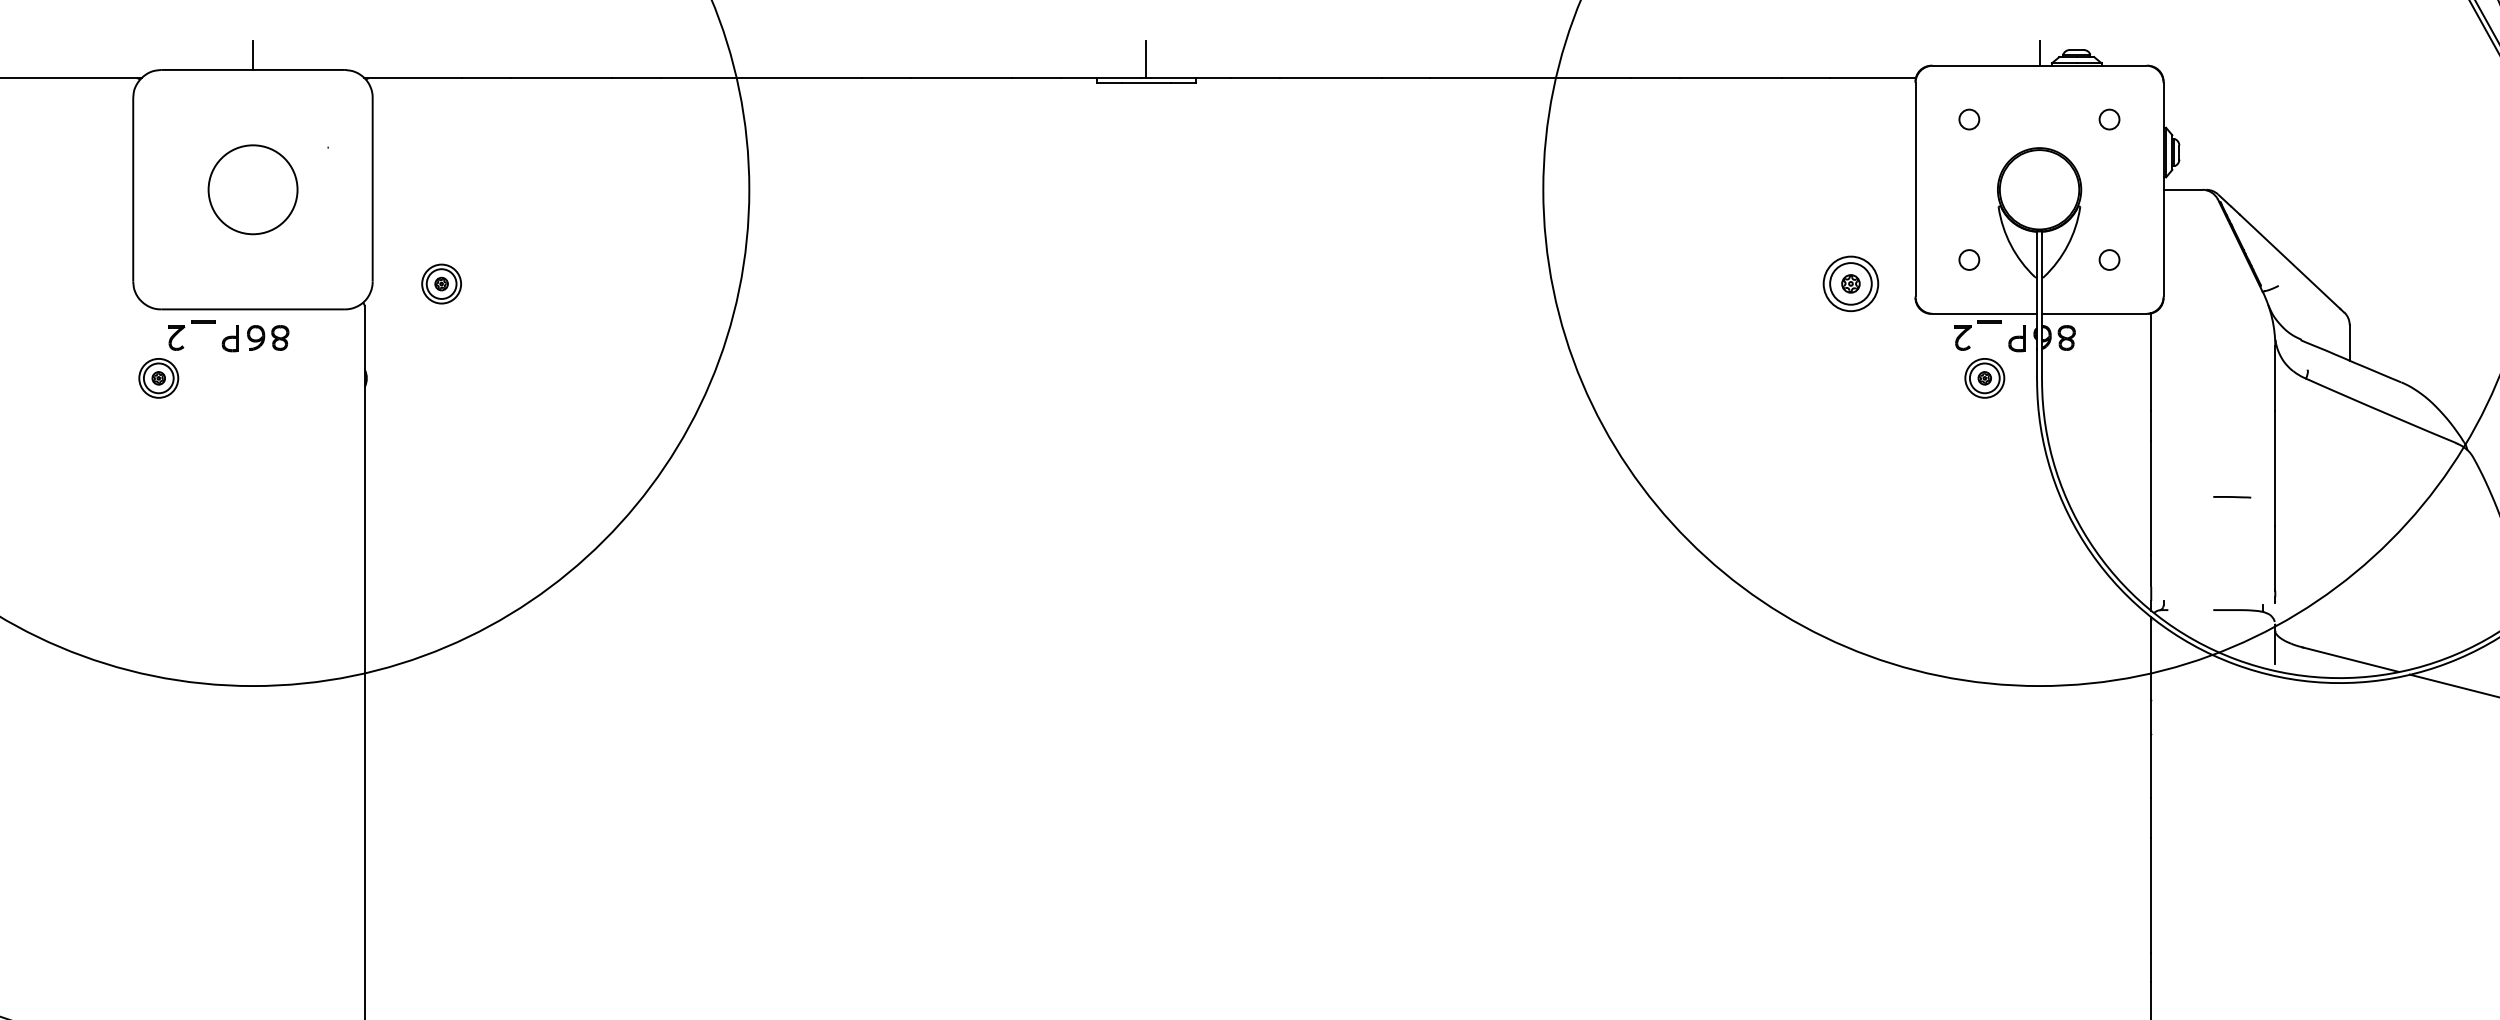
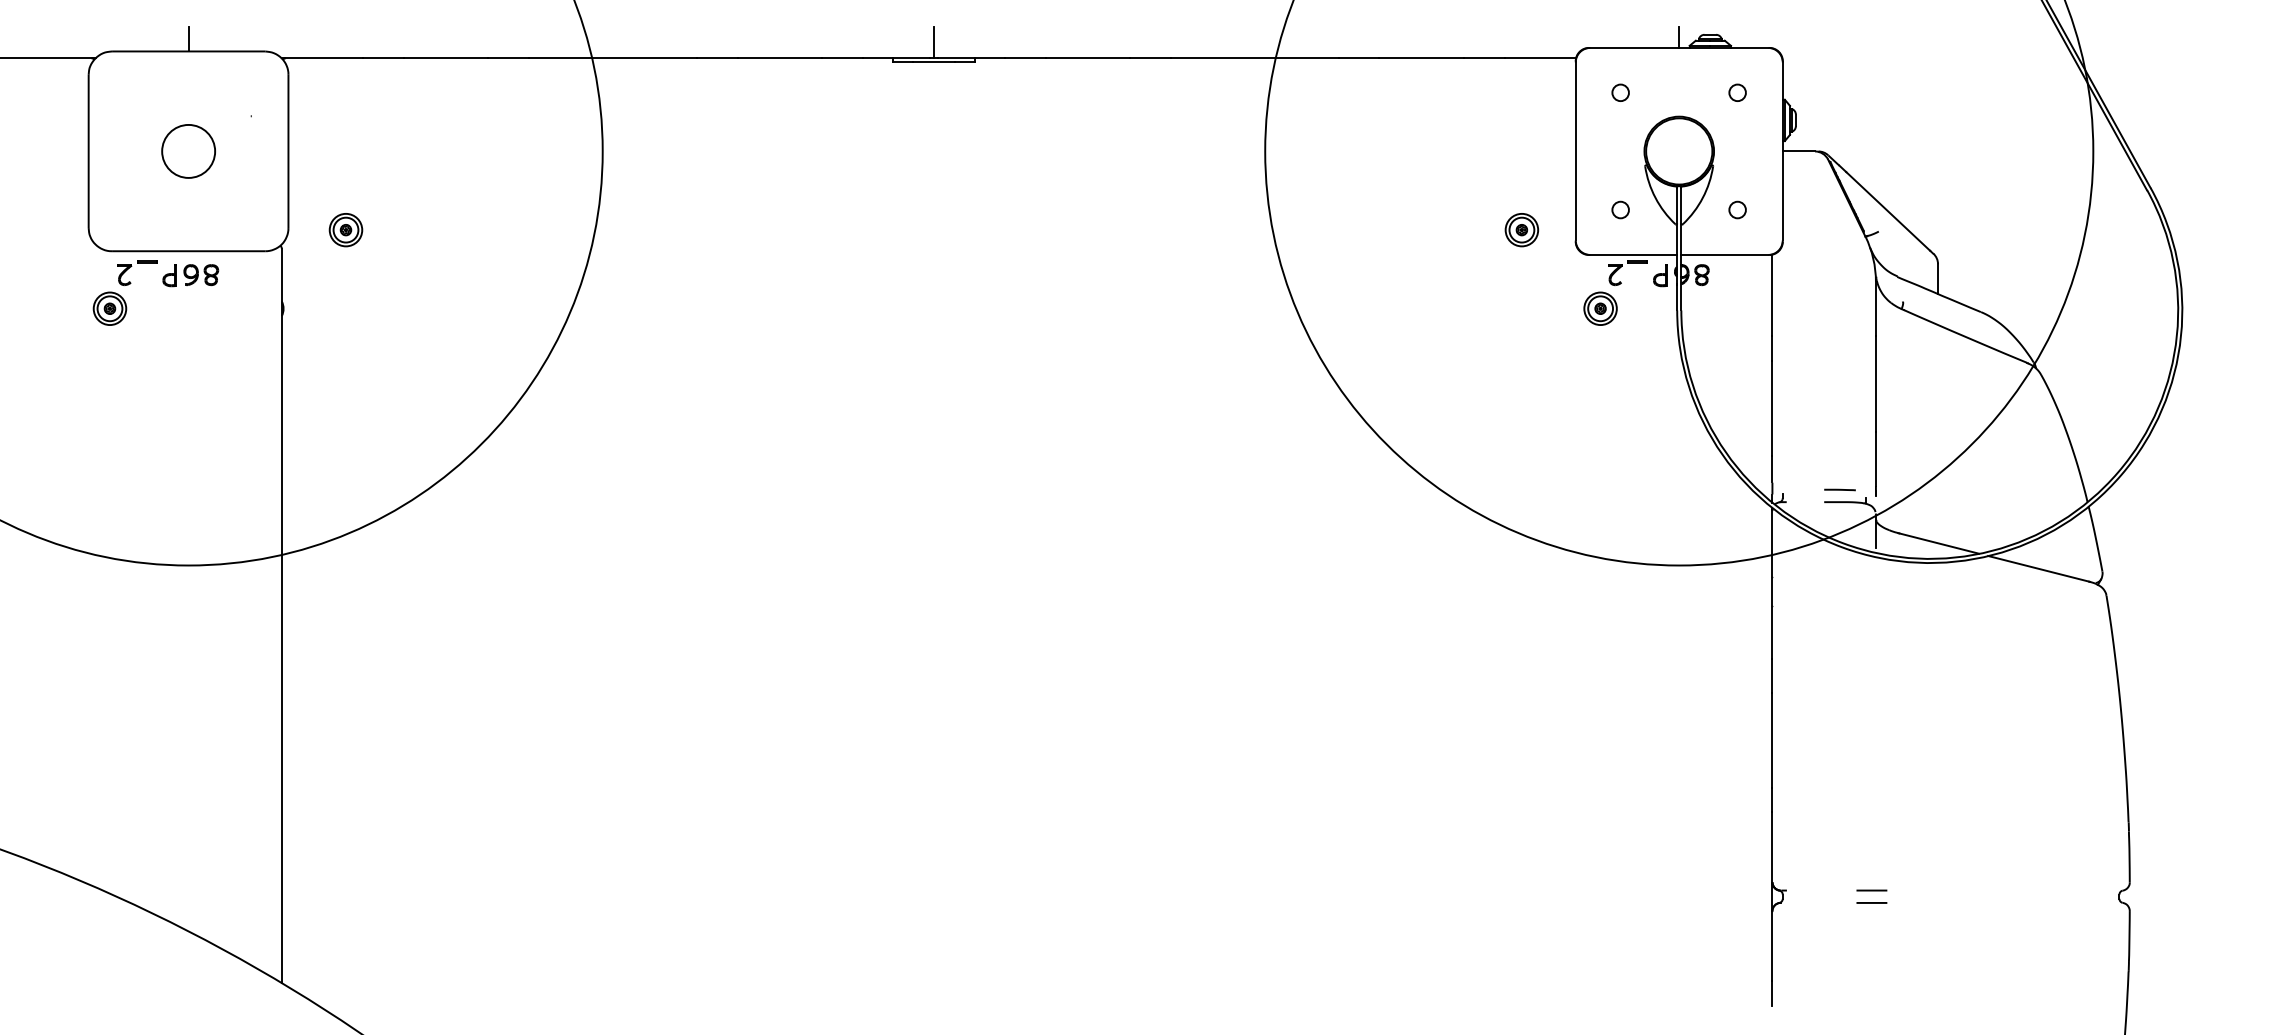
circle: (252, 188) -> (188, 150), size x0.71
part: (1850, 284) -> (1521, 230), size x0.71
part: (1984, 378) -> (1600, 308), moved
line: (2231, 496) -> (1839, 489), moved

